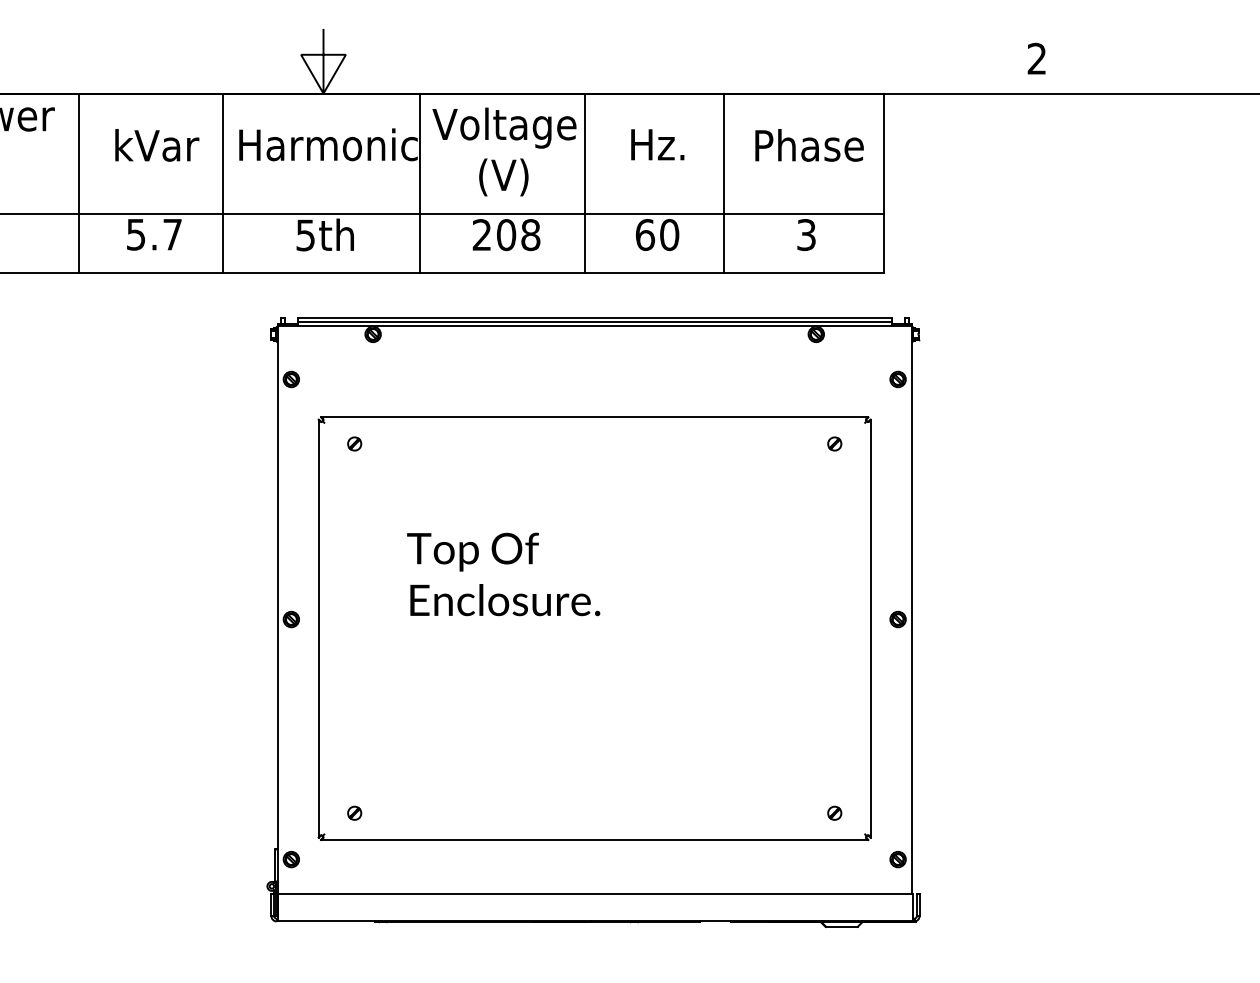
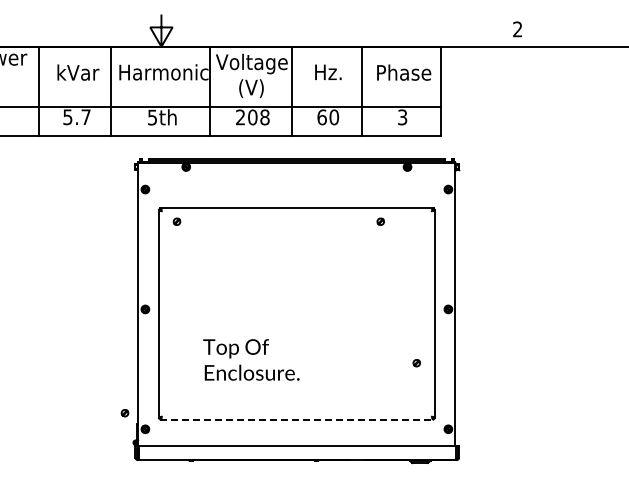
part: (834, 443) -> (380, 221), moved
text: (503, 573) -> (251, 359), moved
part: (353, 813) -> (124, 413), moved
part: (834, 813) -> (416, 363), moved
line: (593, 839) -> (296, 419), solid -> dashed

